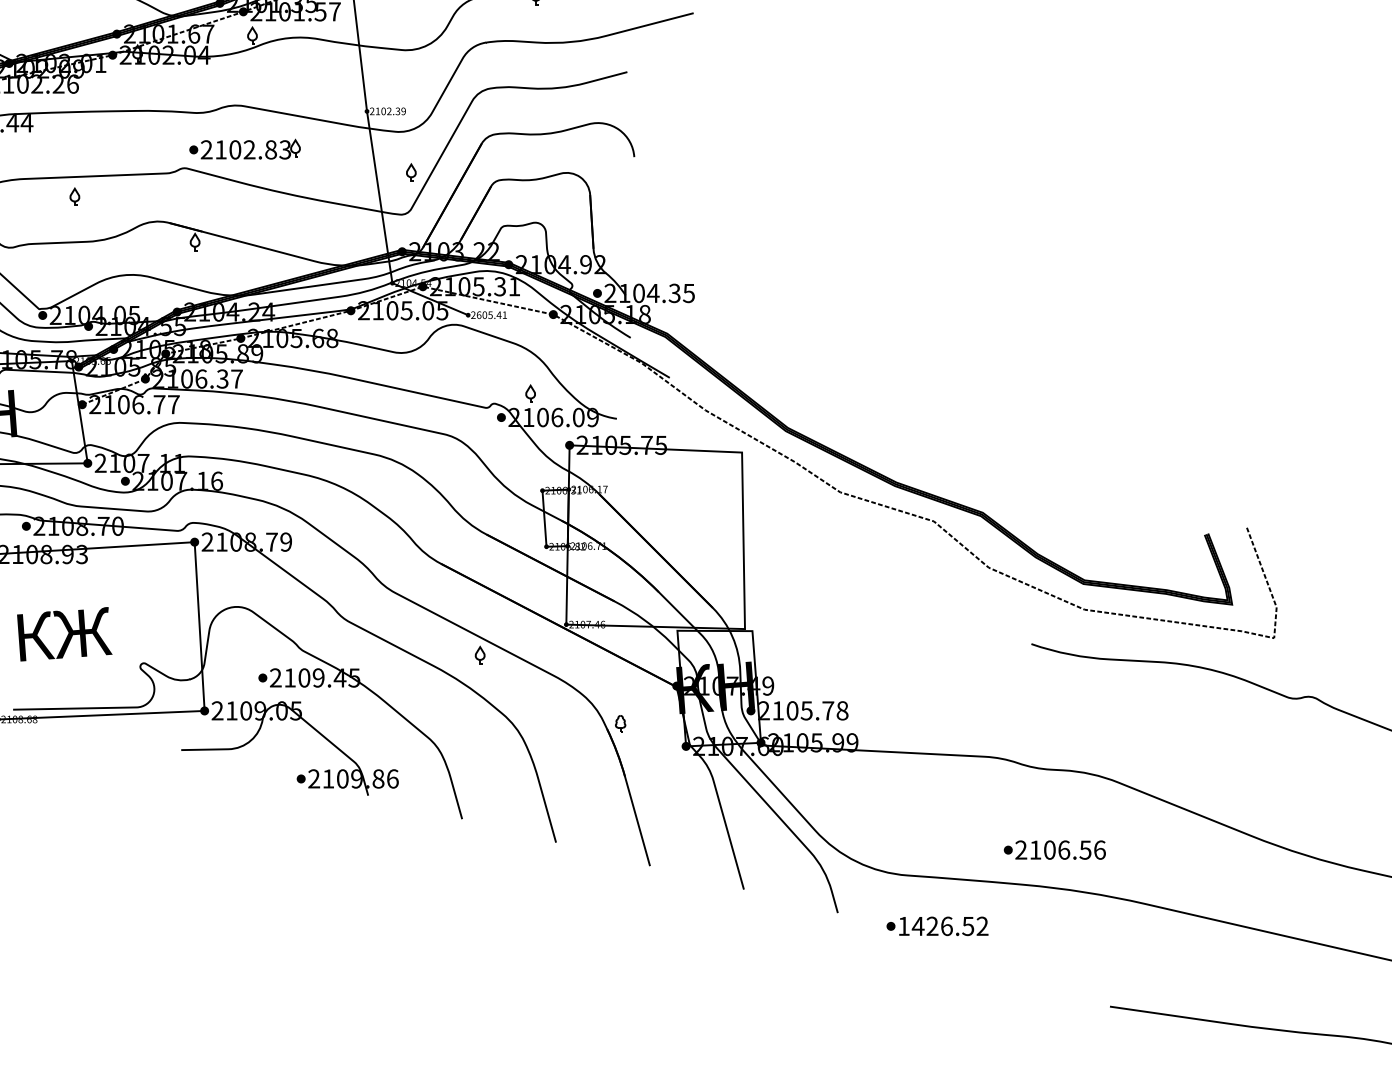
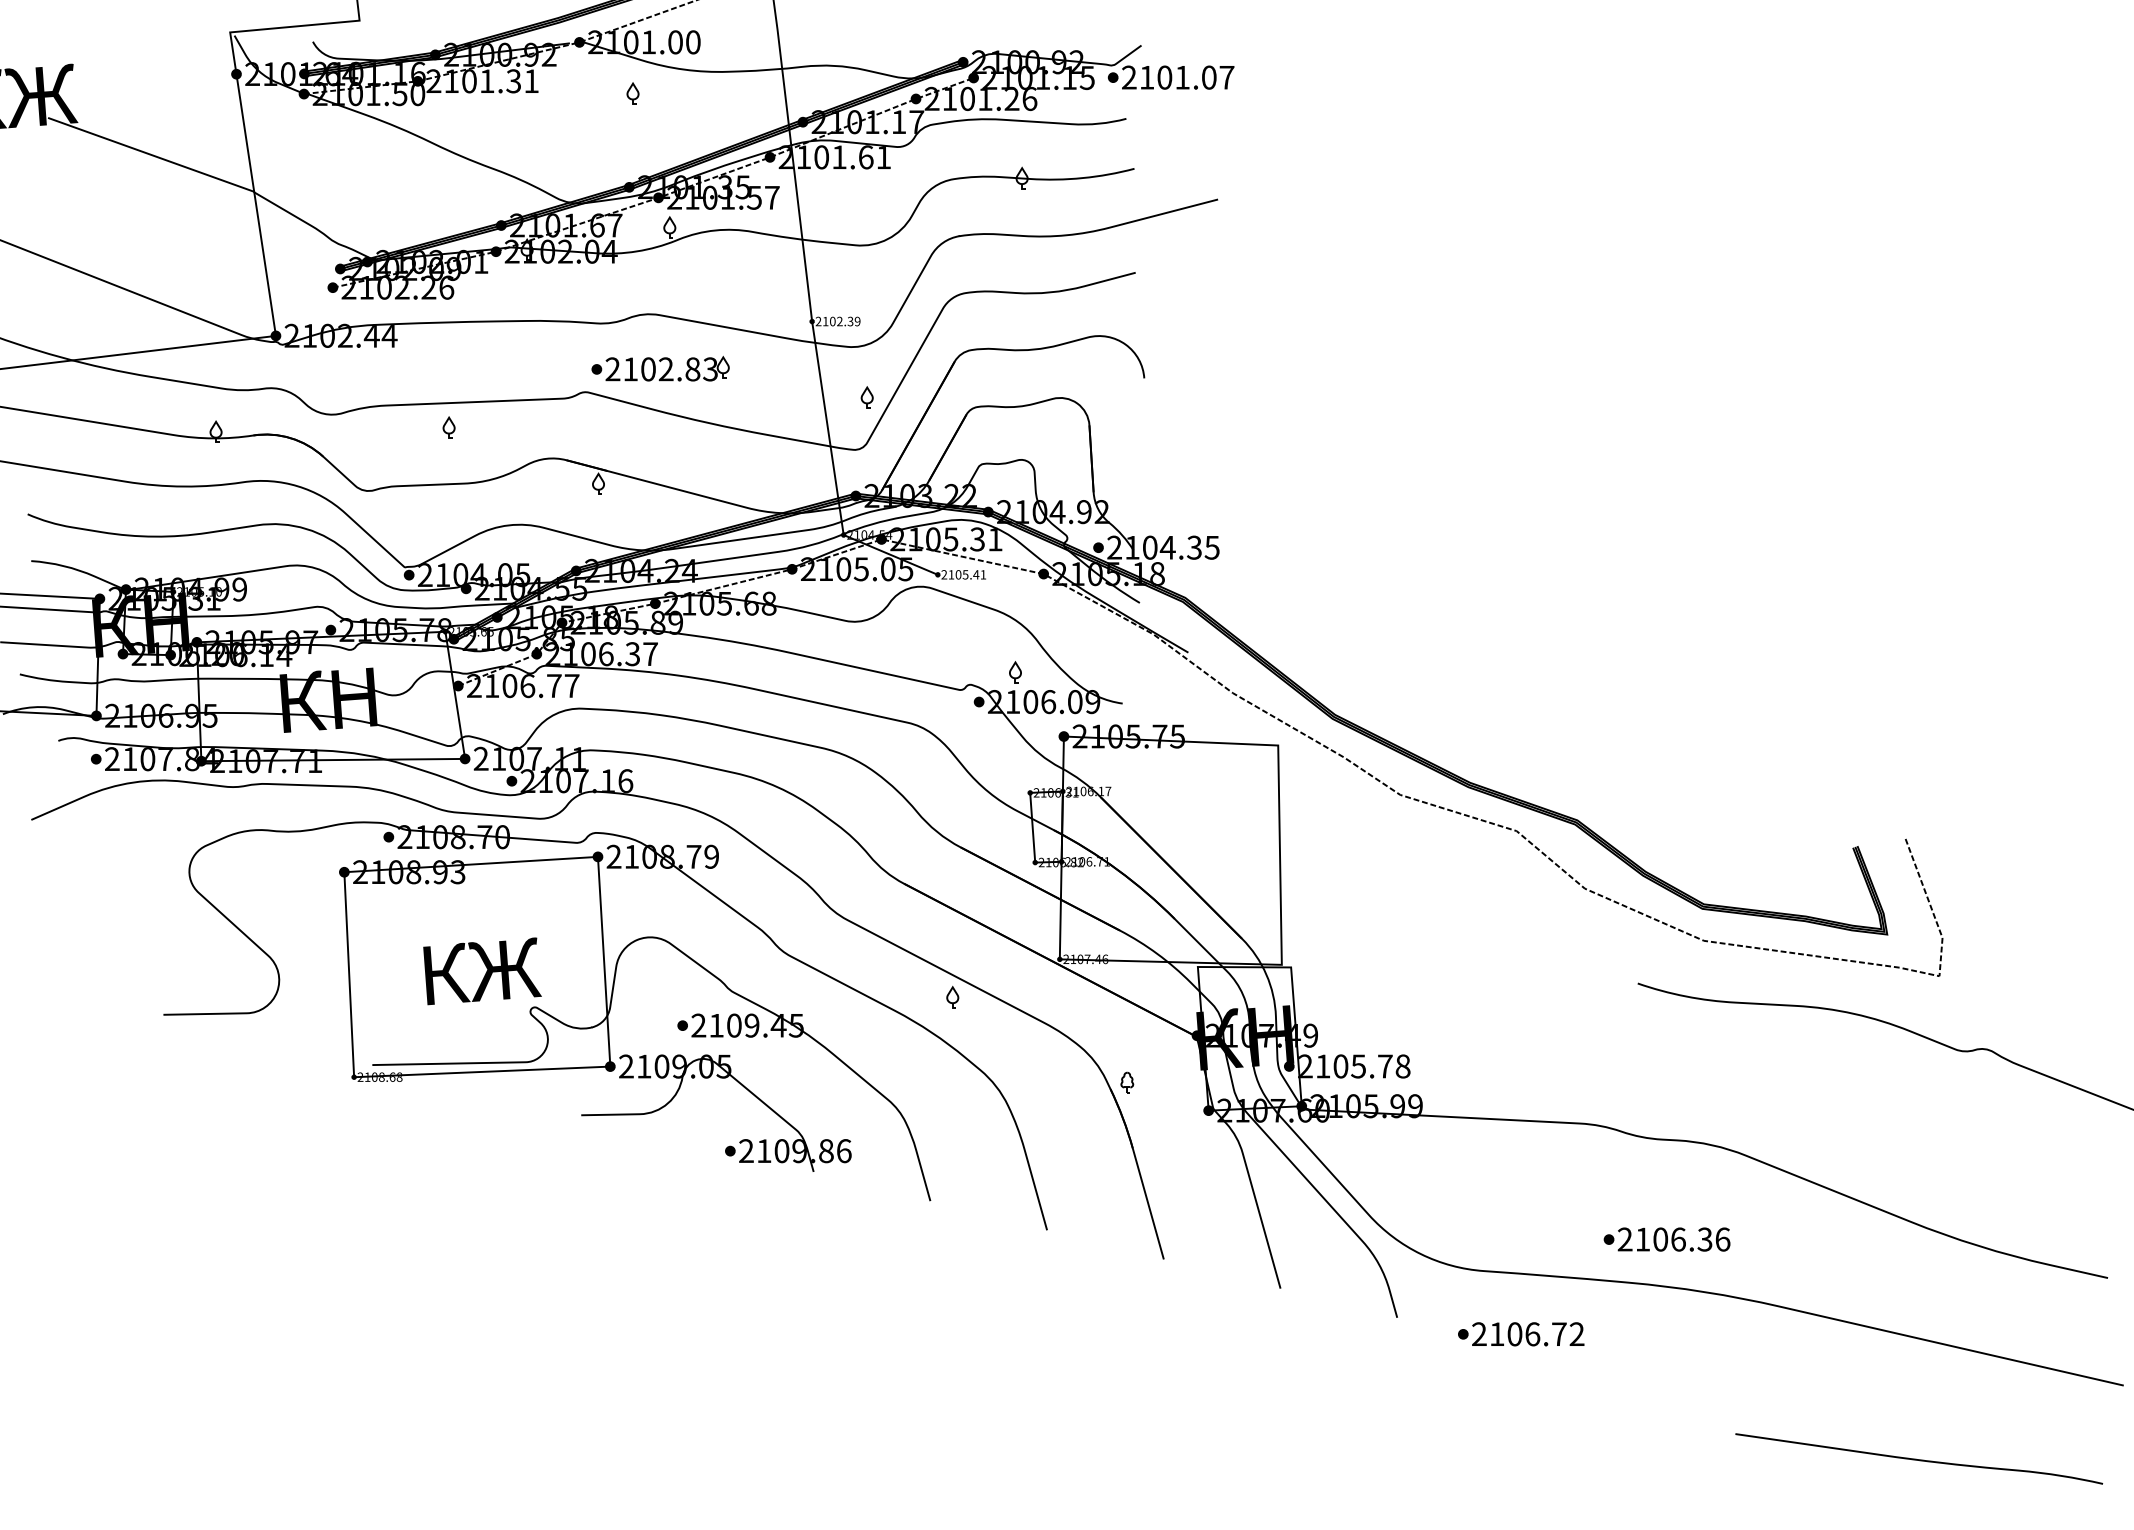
text: (479, 314) -> (951, 574), 2605.41 -> 2105.41
text: (64, 634) -> (482, 971), moved
text: (1085, 850) -> (1705, 1239), 2106.56 -> 2106.36
text: (936, 926) -> (1519, 1334), 1426.52 -> 2106.72

